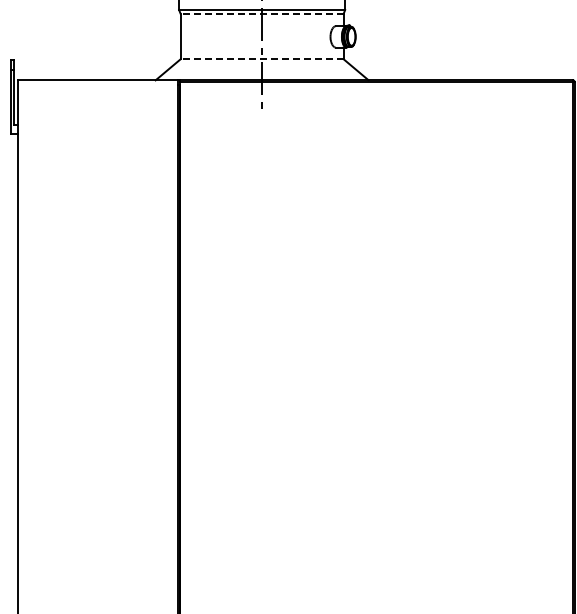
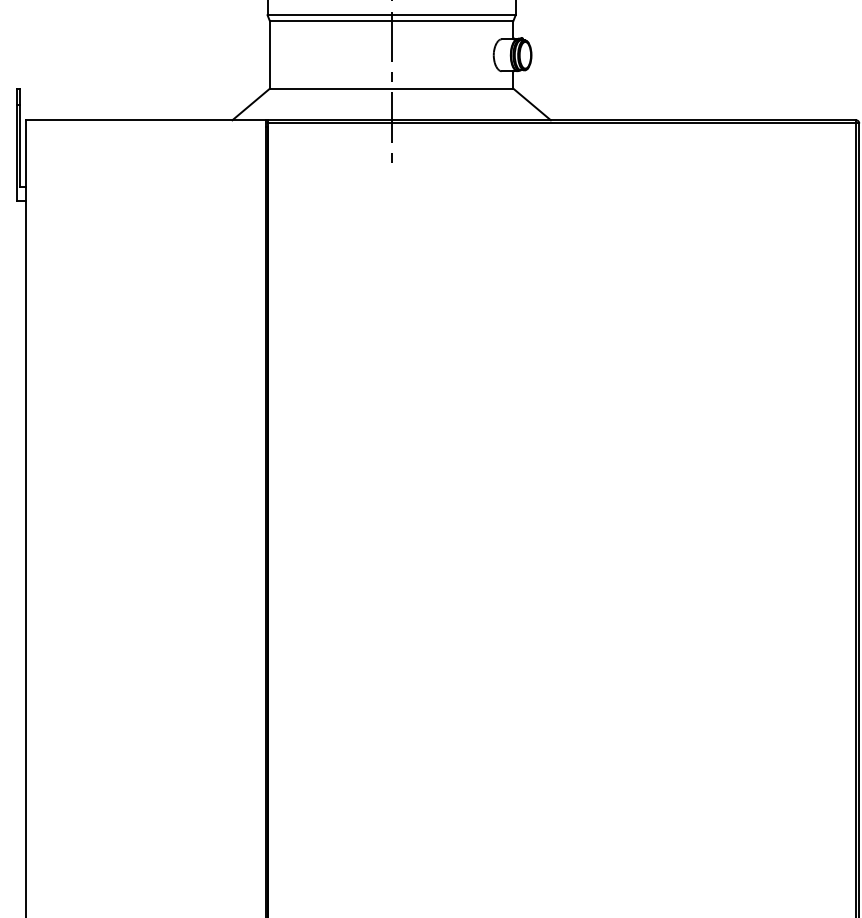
line: (261, 14) -> (390, 21), dashed -> solid
line: (261, 59) -> (390, 89), dashed -> solid

